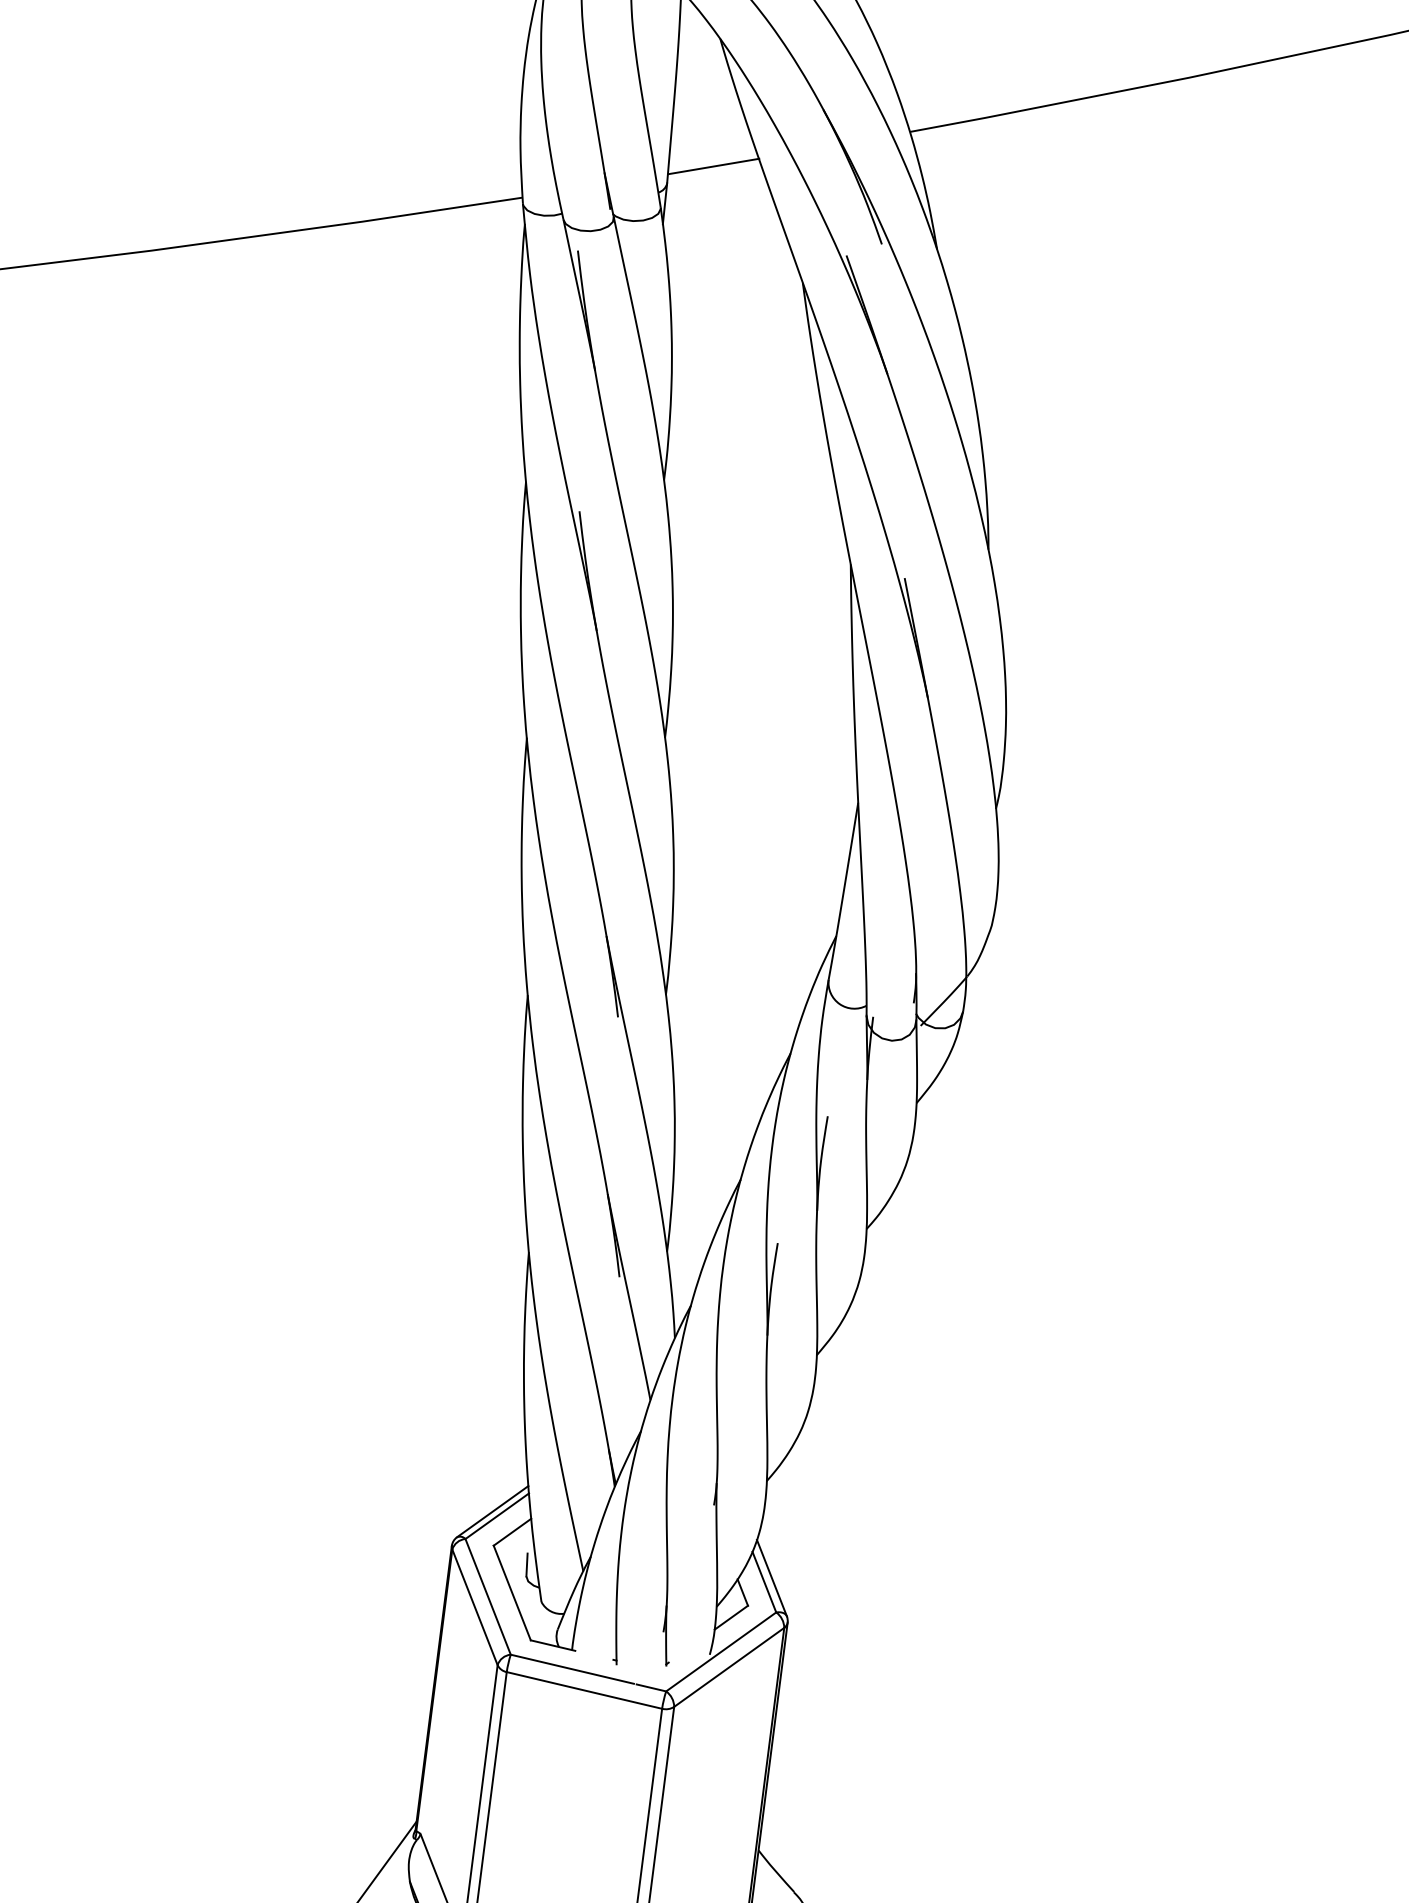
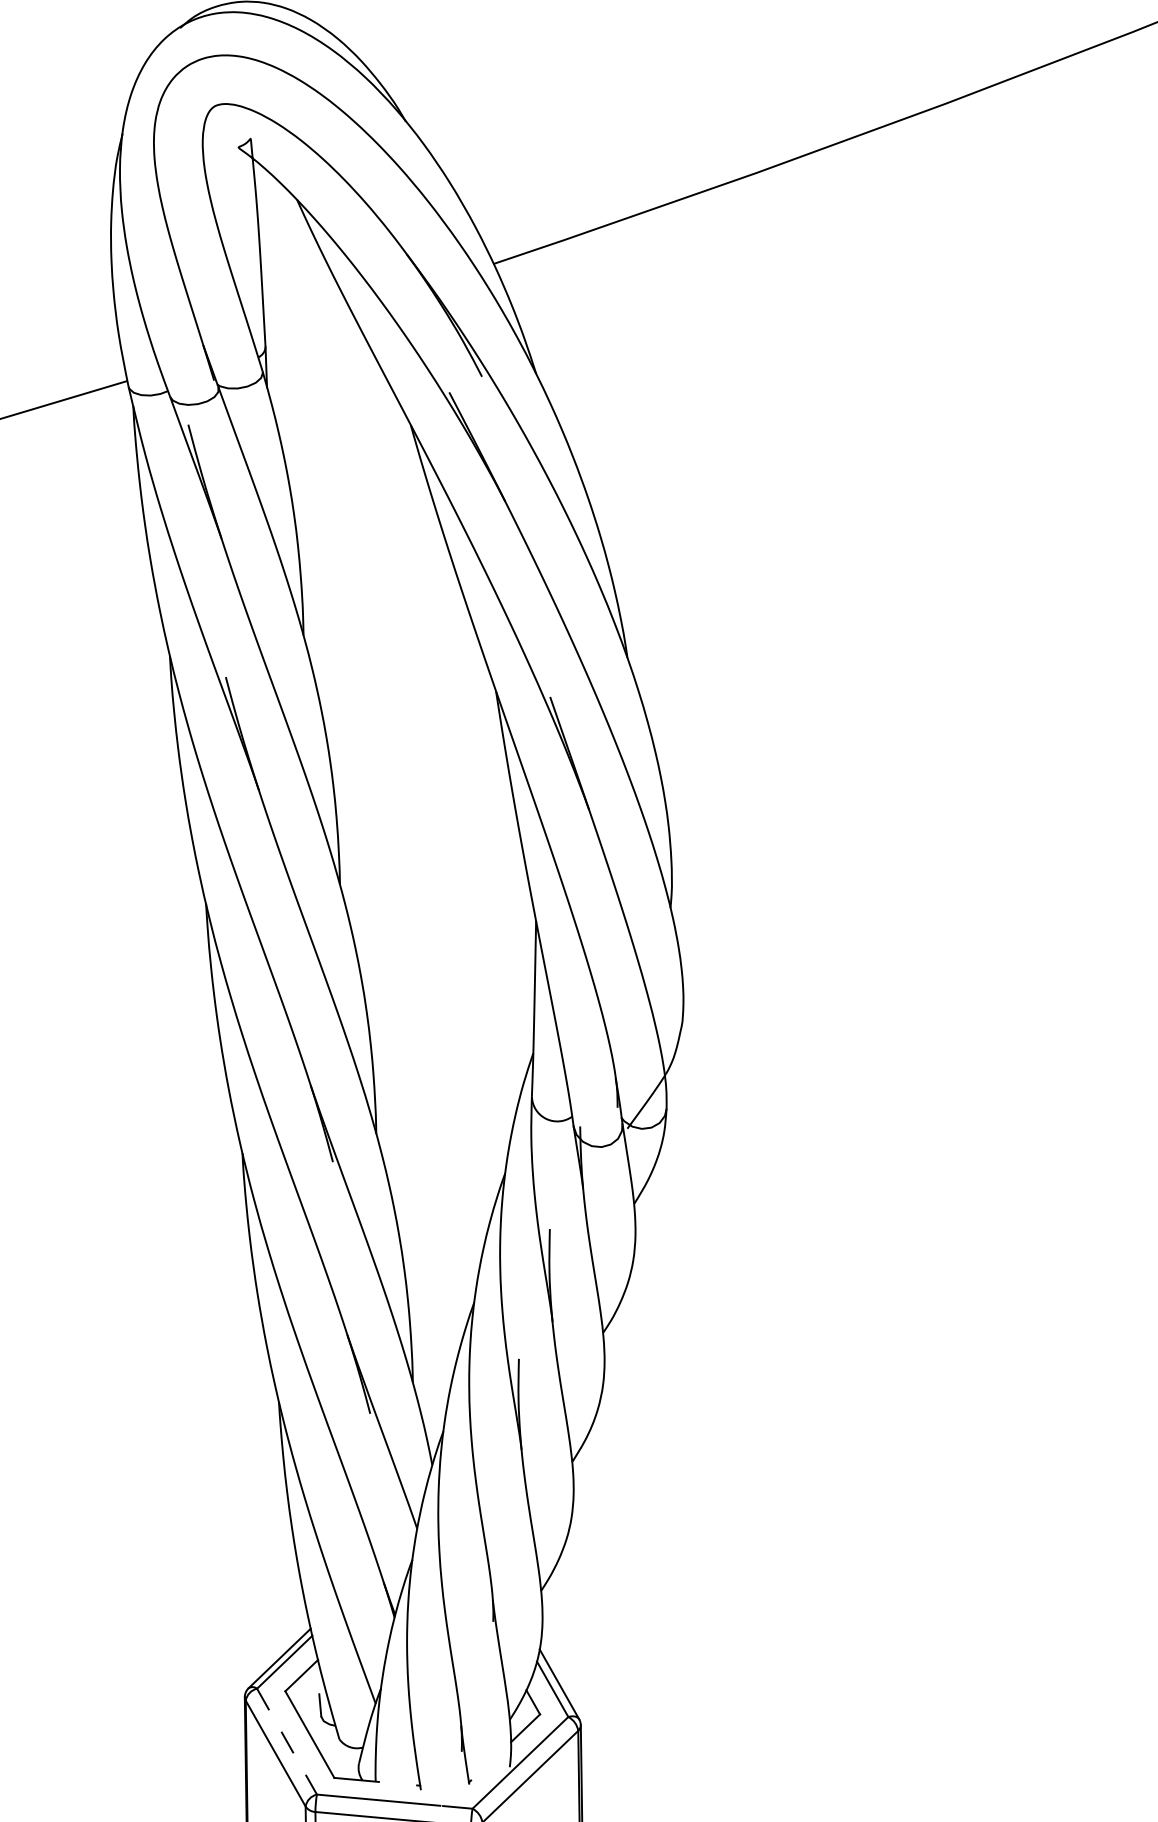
line: (713, 166) -> (308, 324), removed
line: (488, 1597) -> (287, 1742), solid -> dashed

